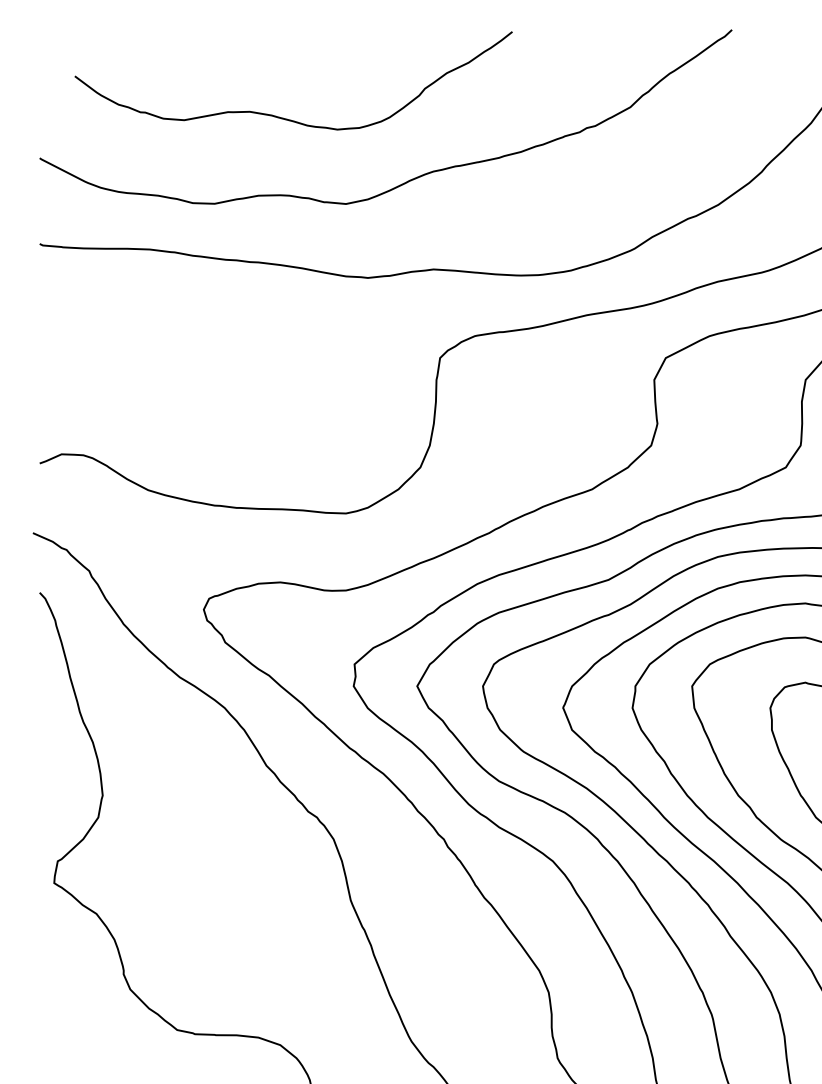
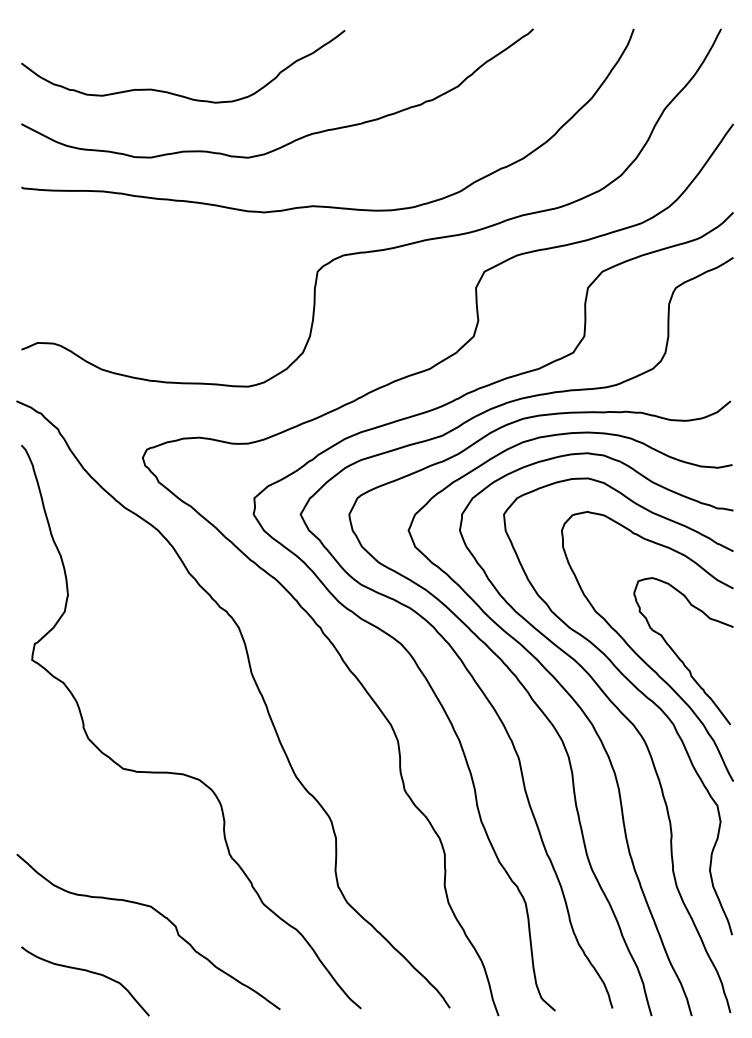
curve: (283, 117) -> (175, 93), moved

